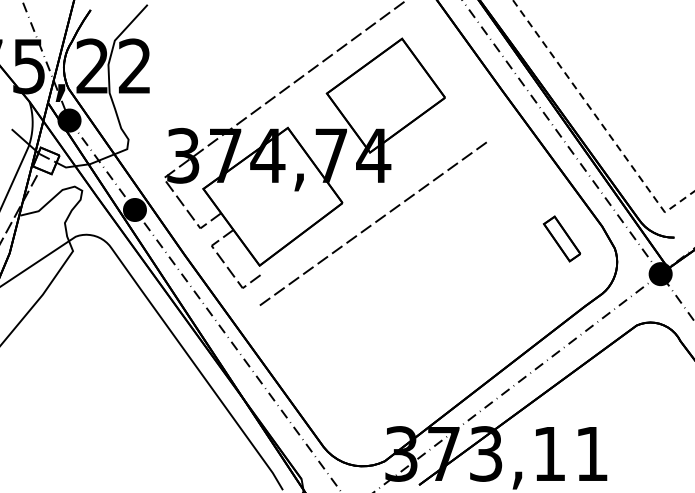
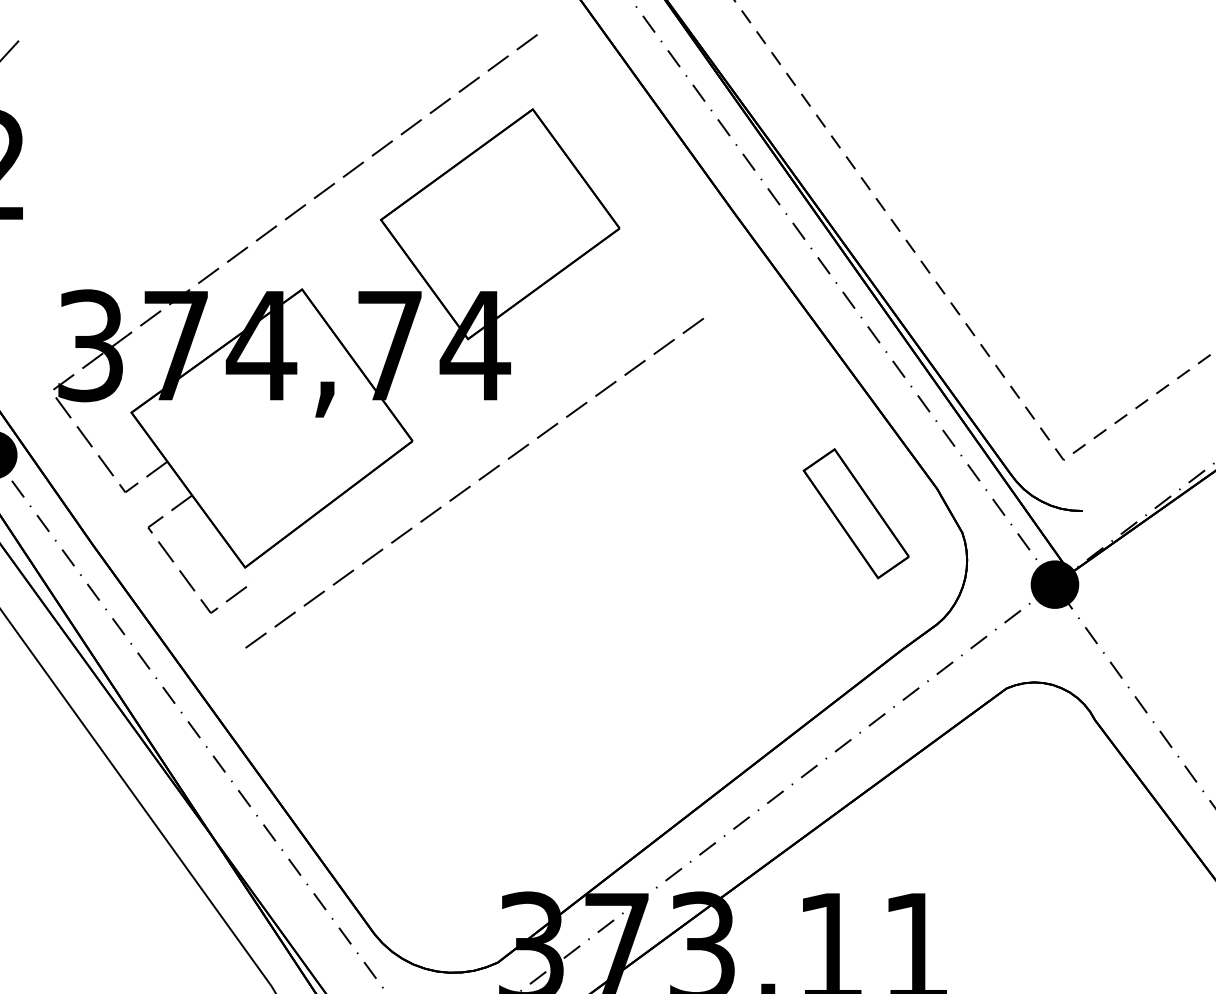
part: (561, 238) -> (854, 512), size x1.43

